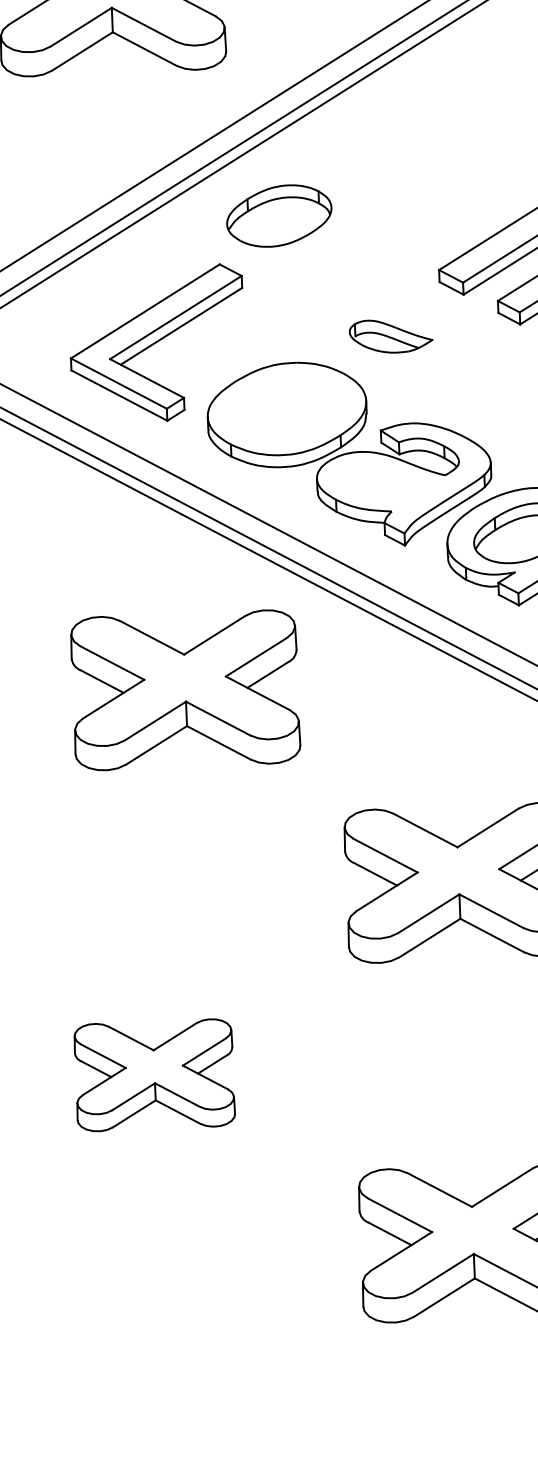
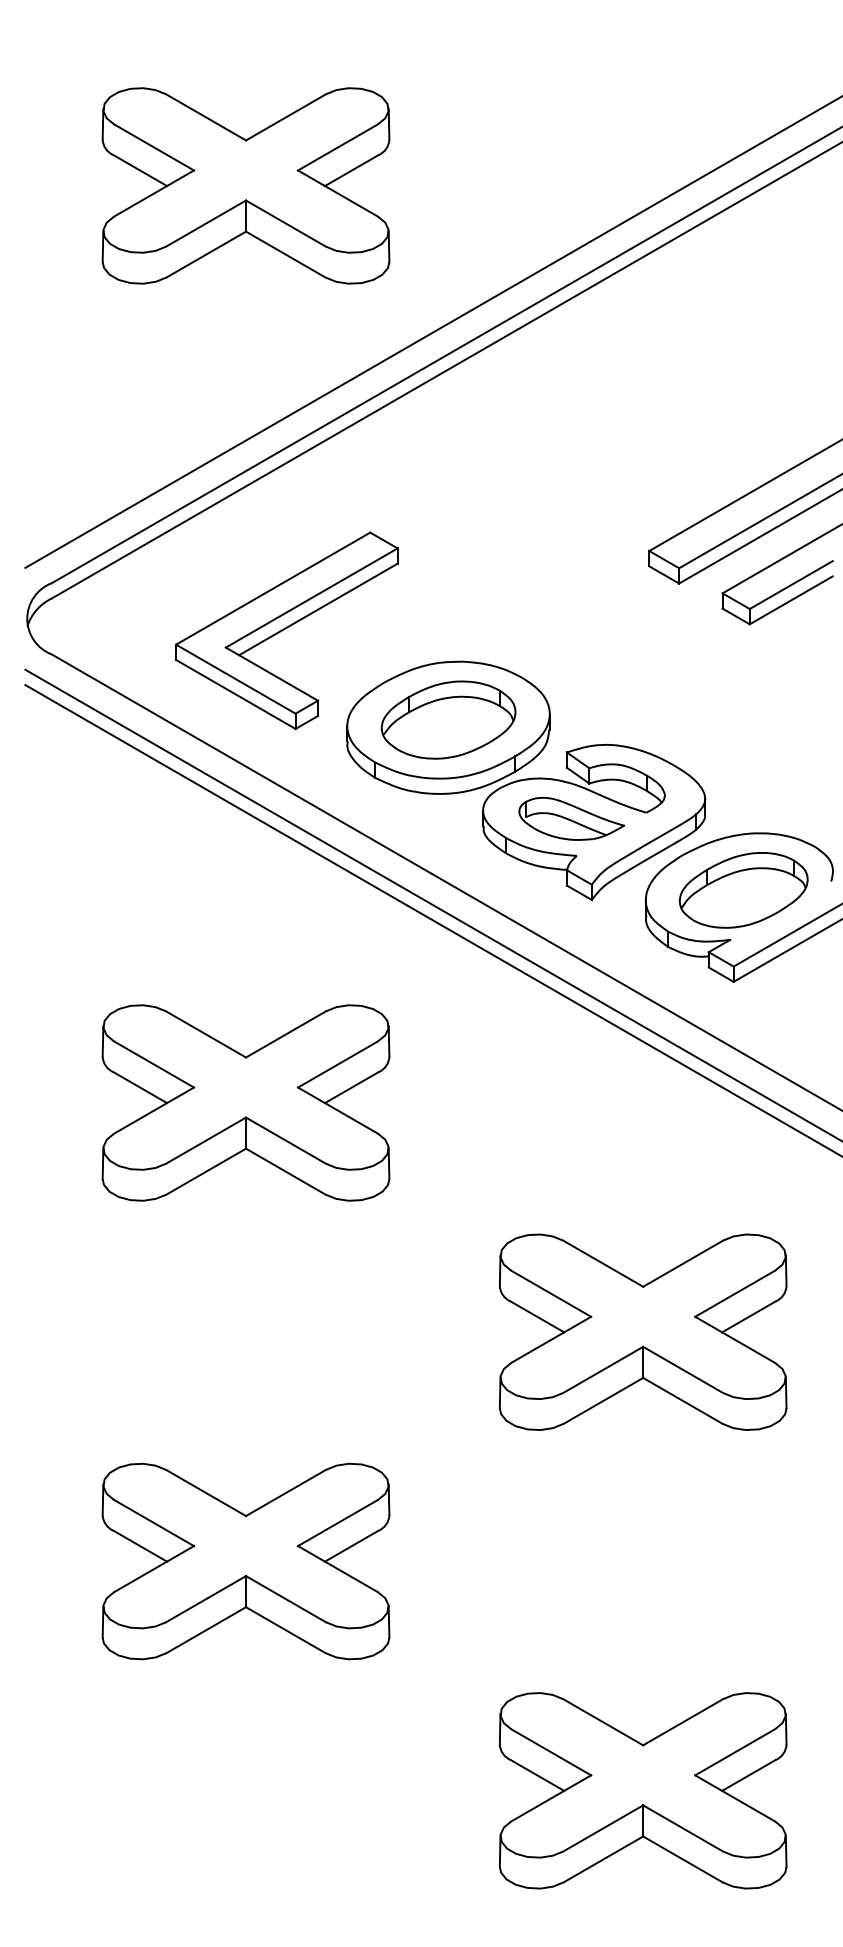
part: (279, 215) -> (448, 719), moved
part: (390, 336) -> (571, 818), moved
part: (185, 689) -> (245, 1102), moved
part: (154, 1075) -> (245, 1561), size x1.43

